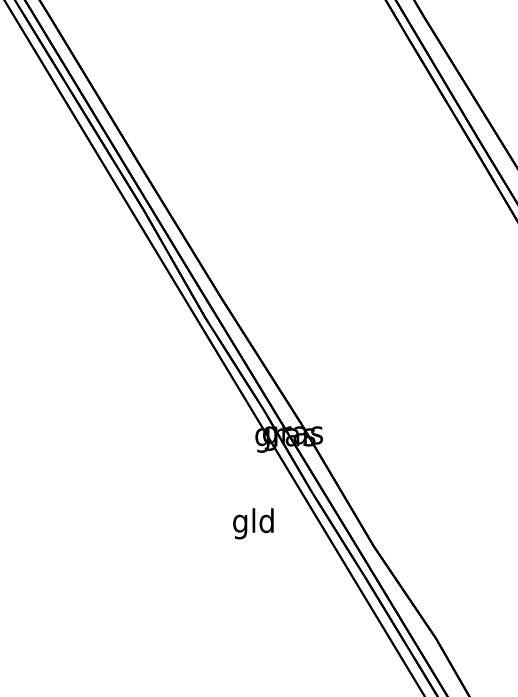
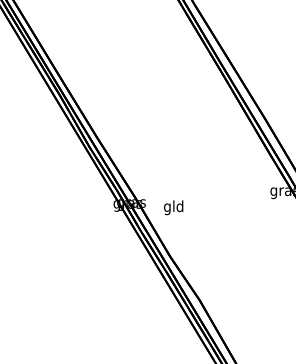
text: (253, 523) -> (173, 207), moved

